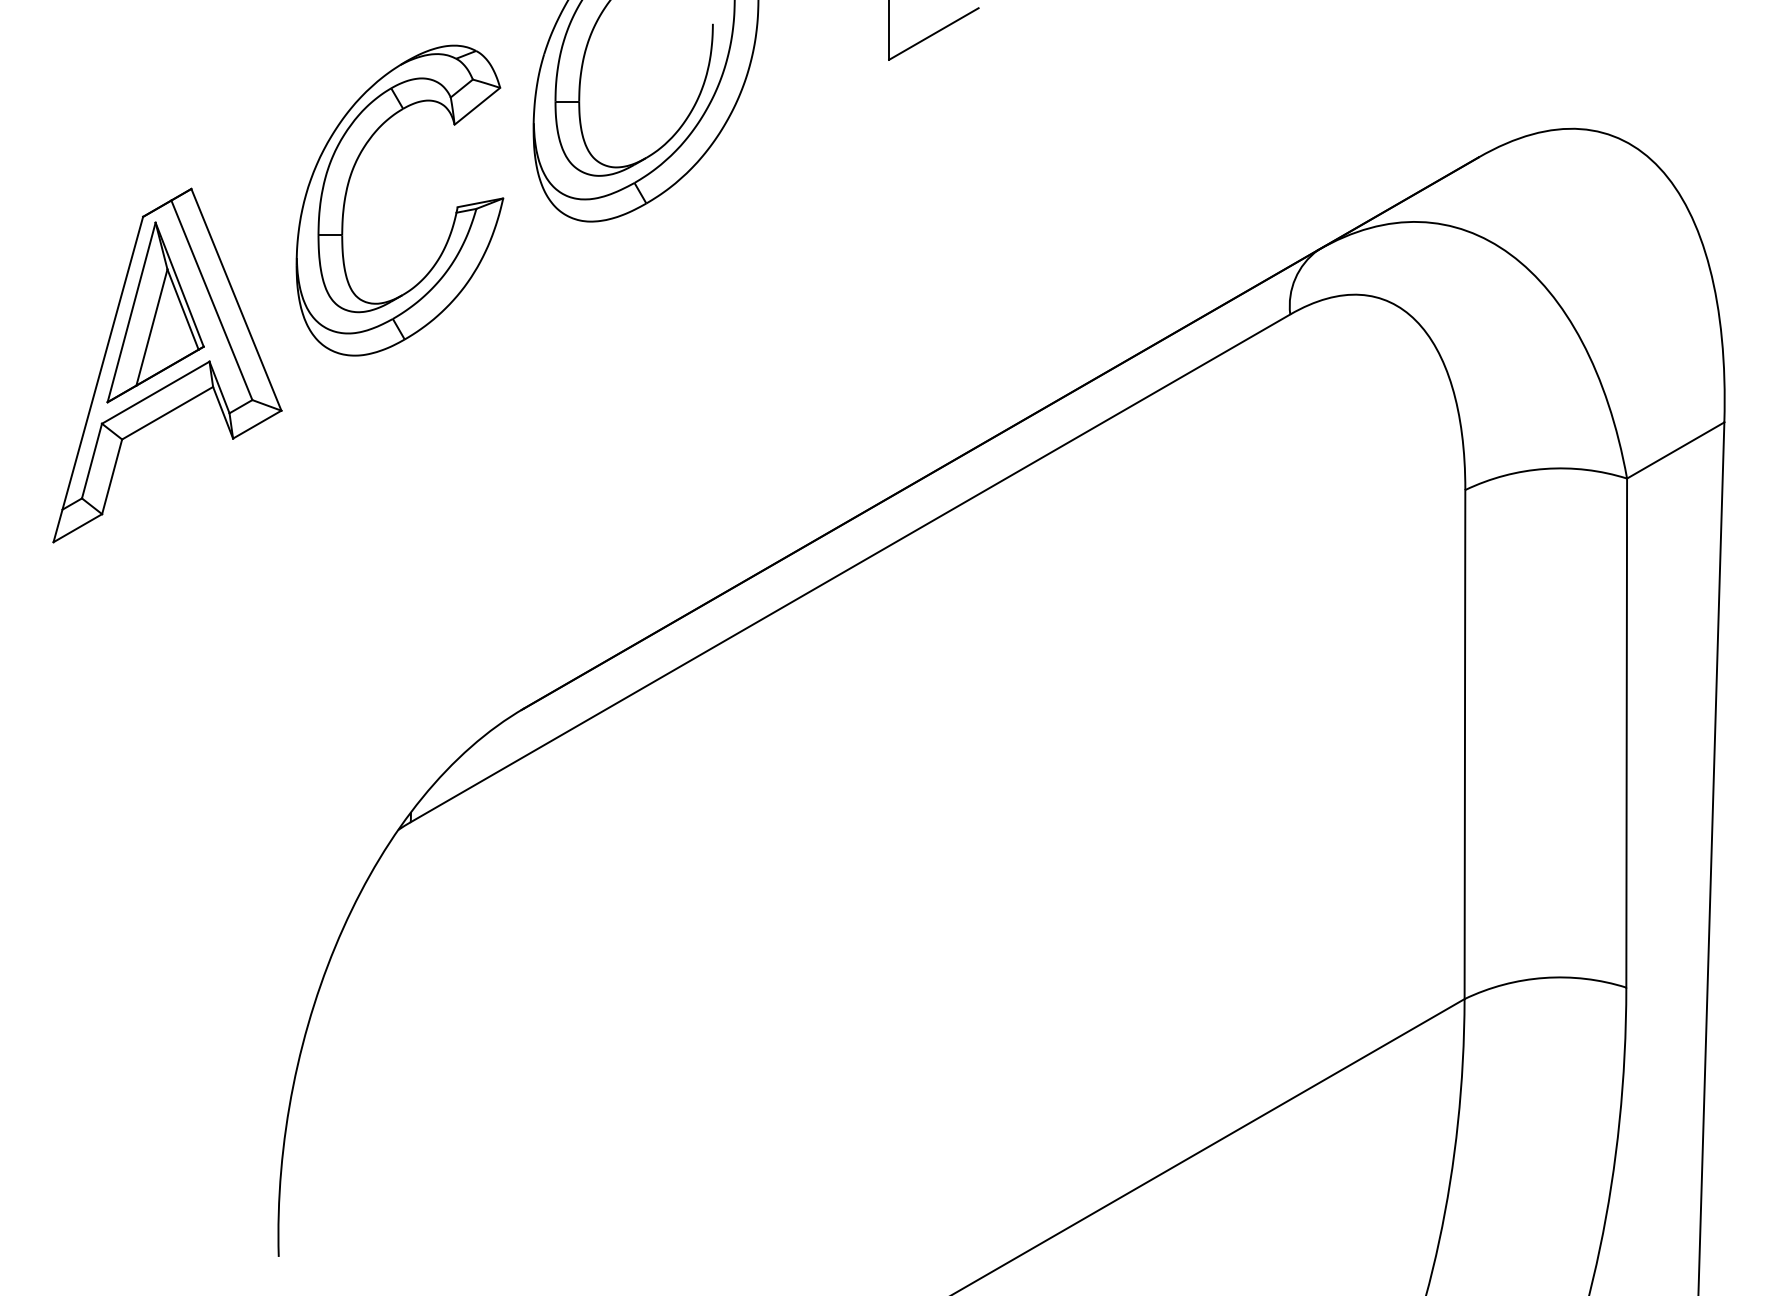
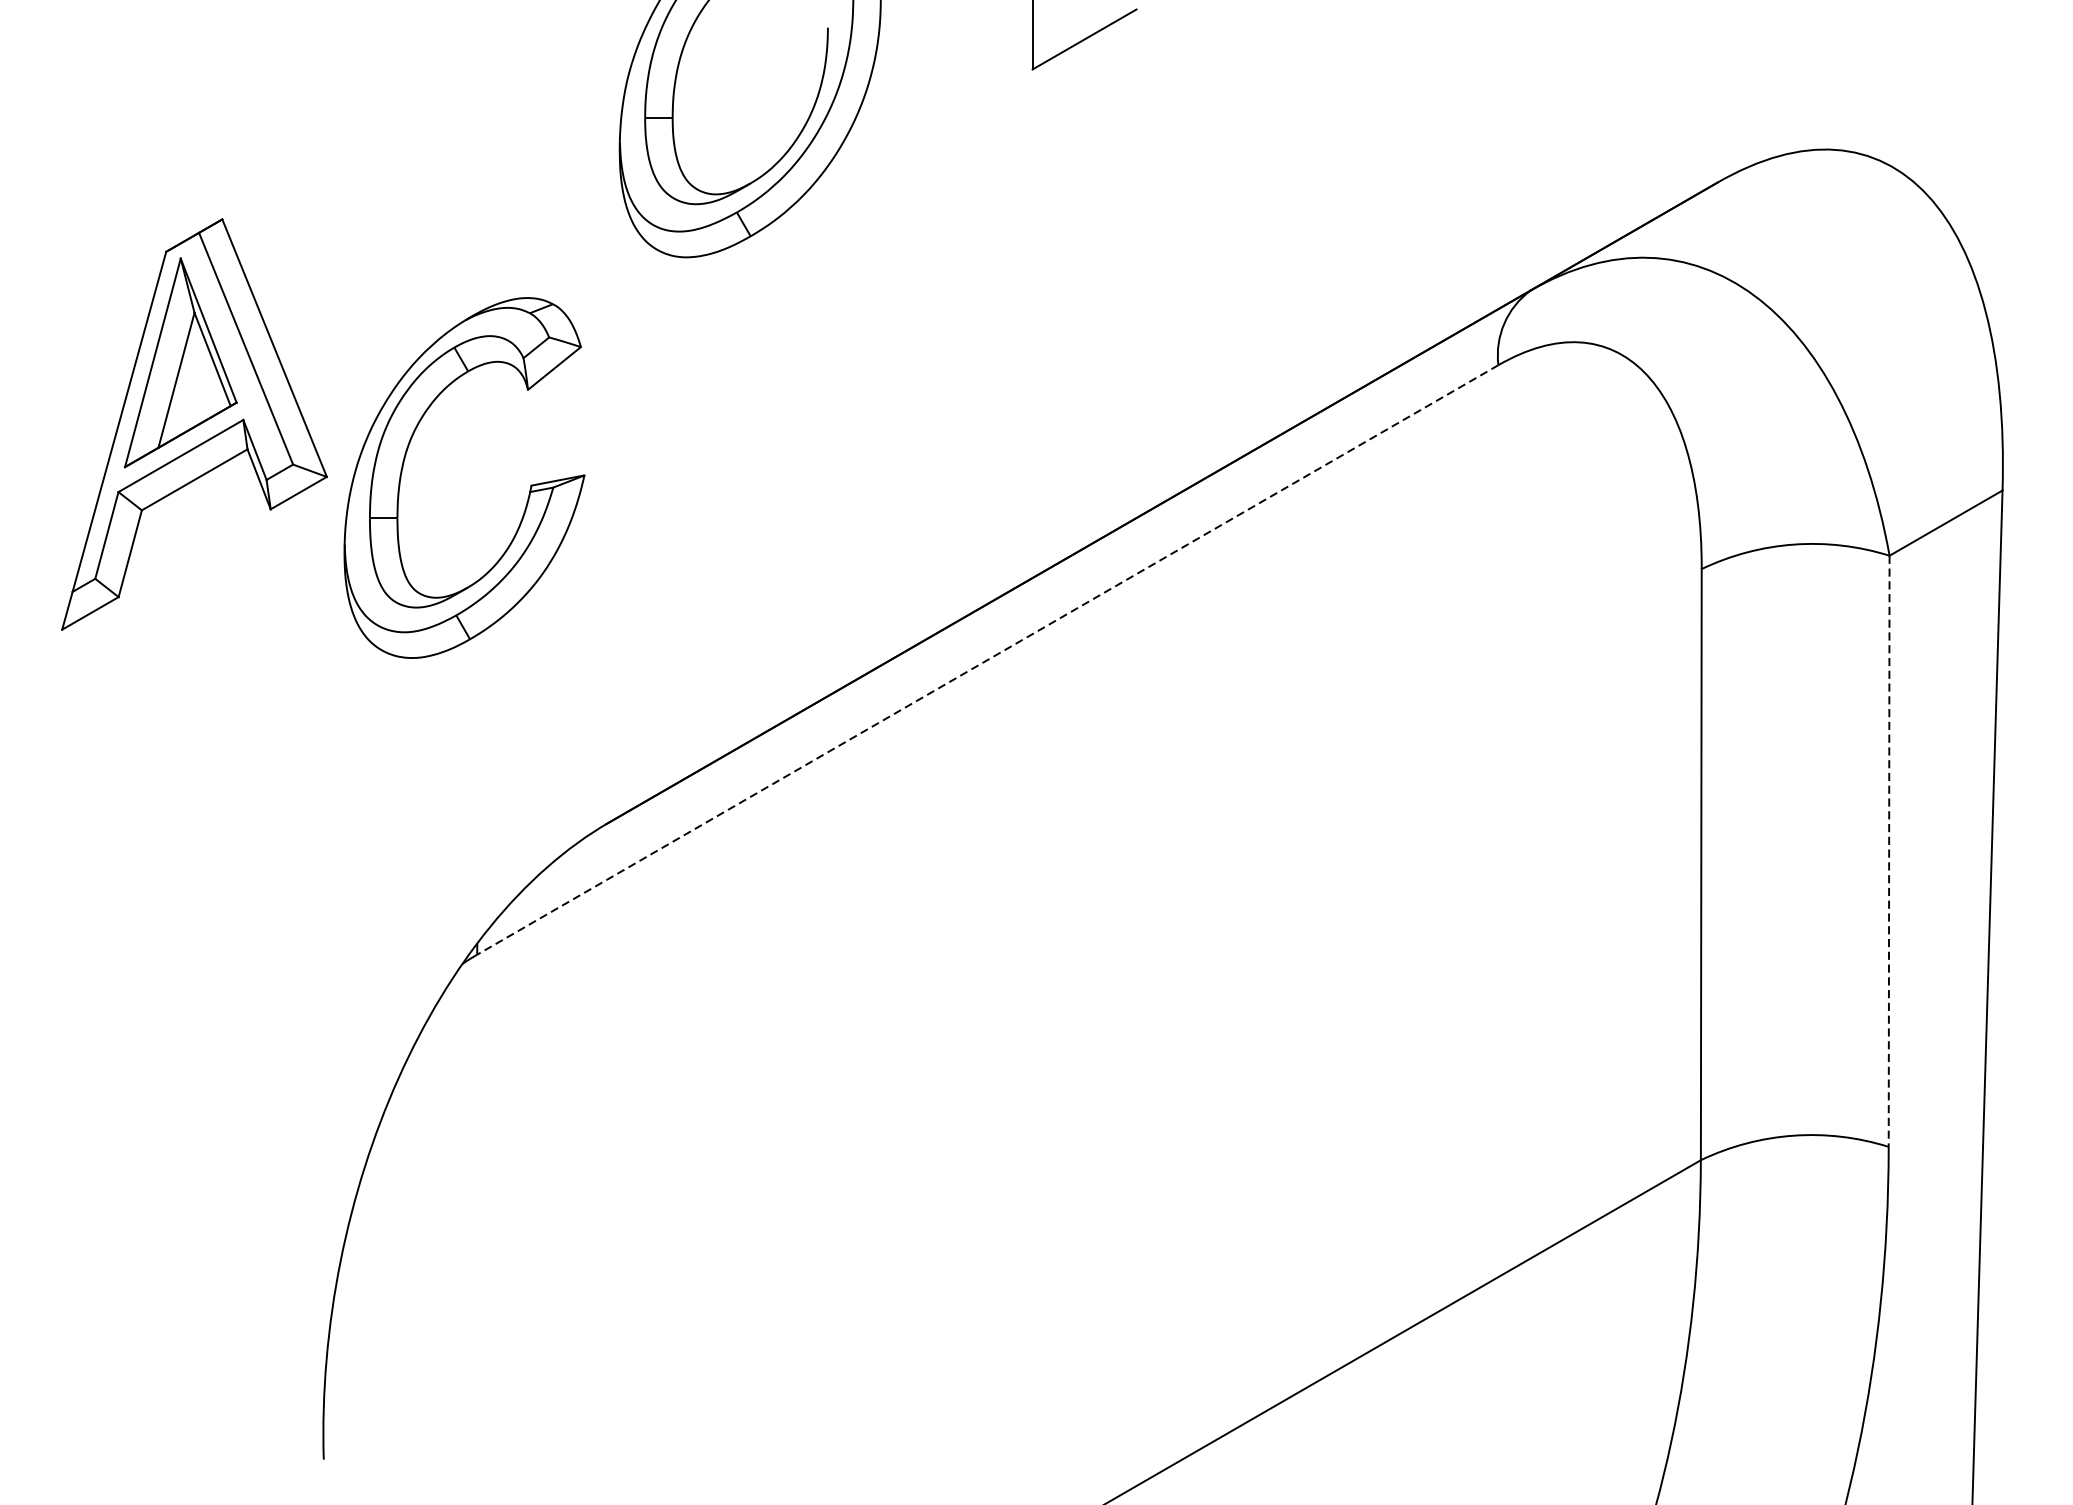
part: (347, 192) -> (403, 468), moved
line: (850, 568) -> (987, 660), solid -> dashed
line: (1626, 733) -> (1888, 851), solid -> dashed

